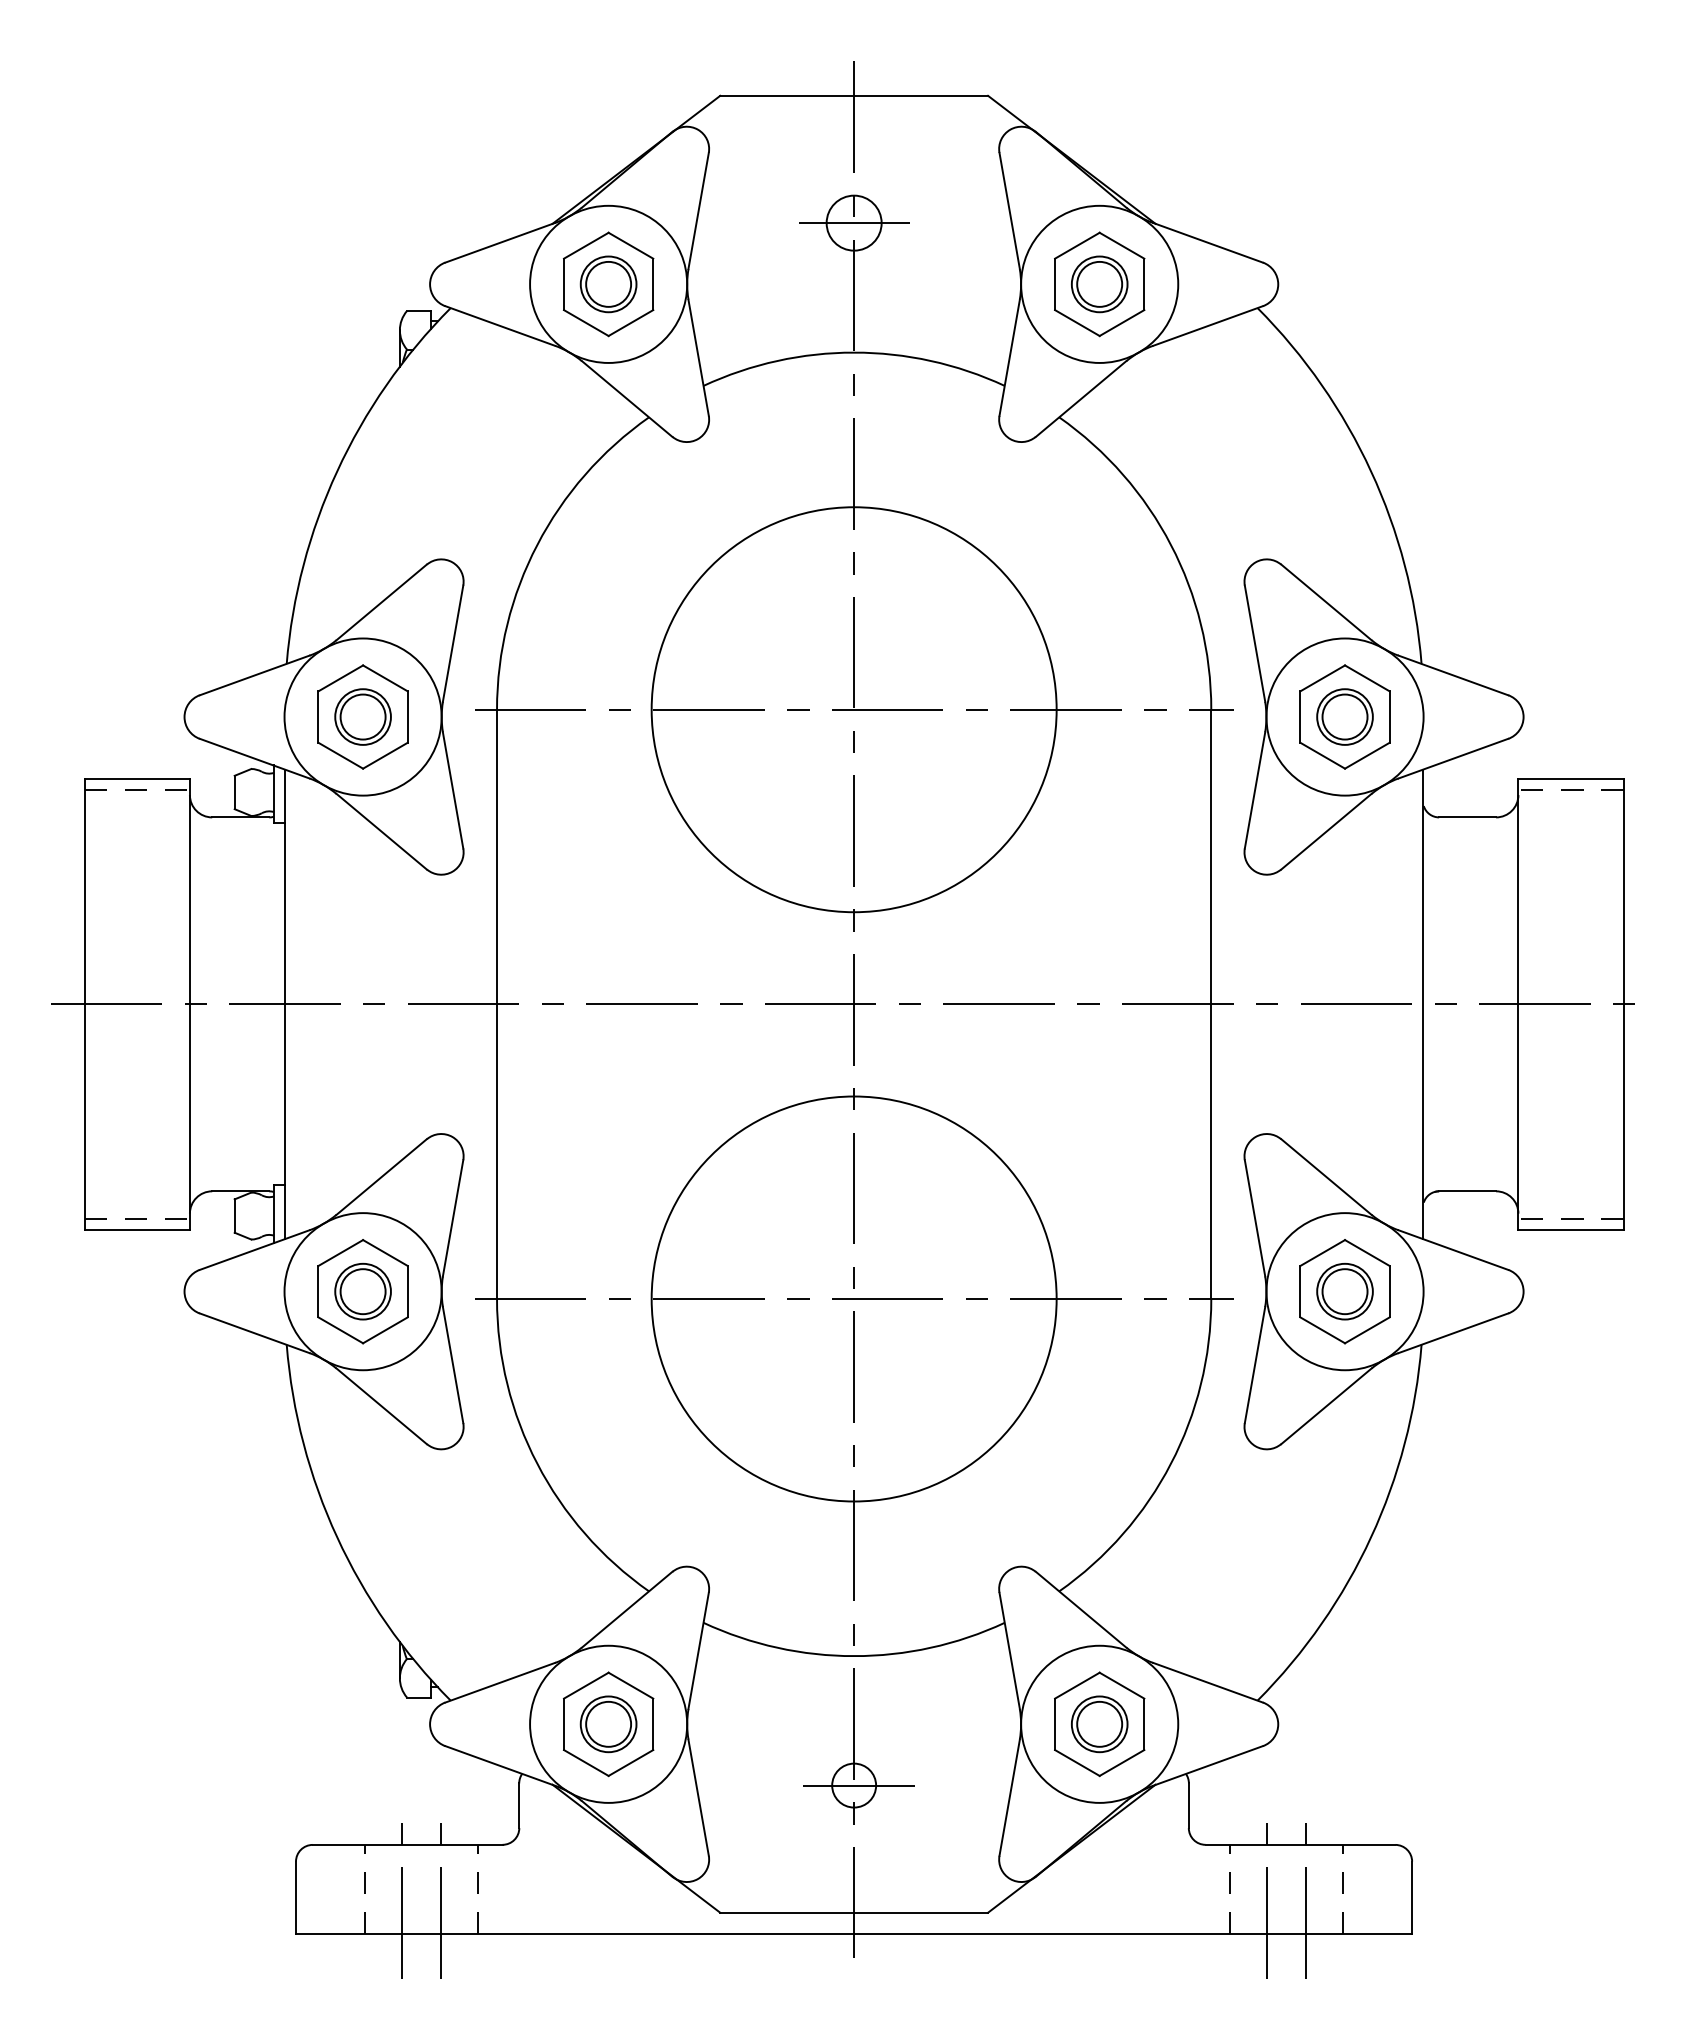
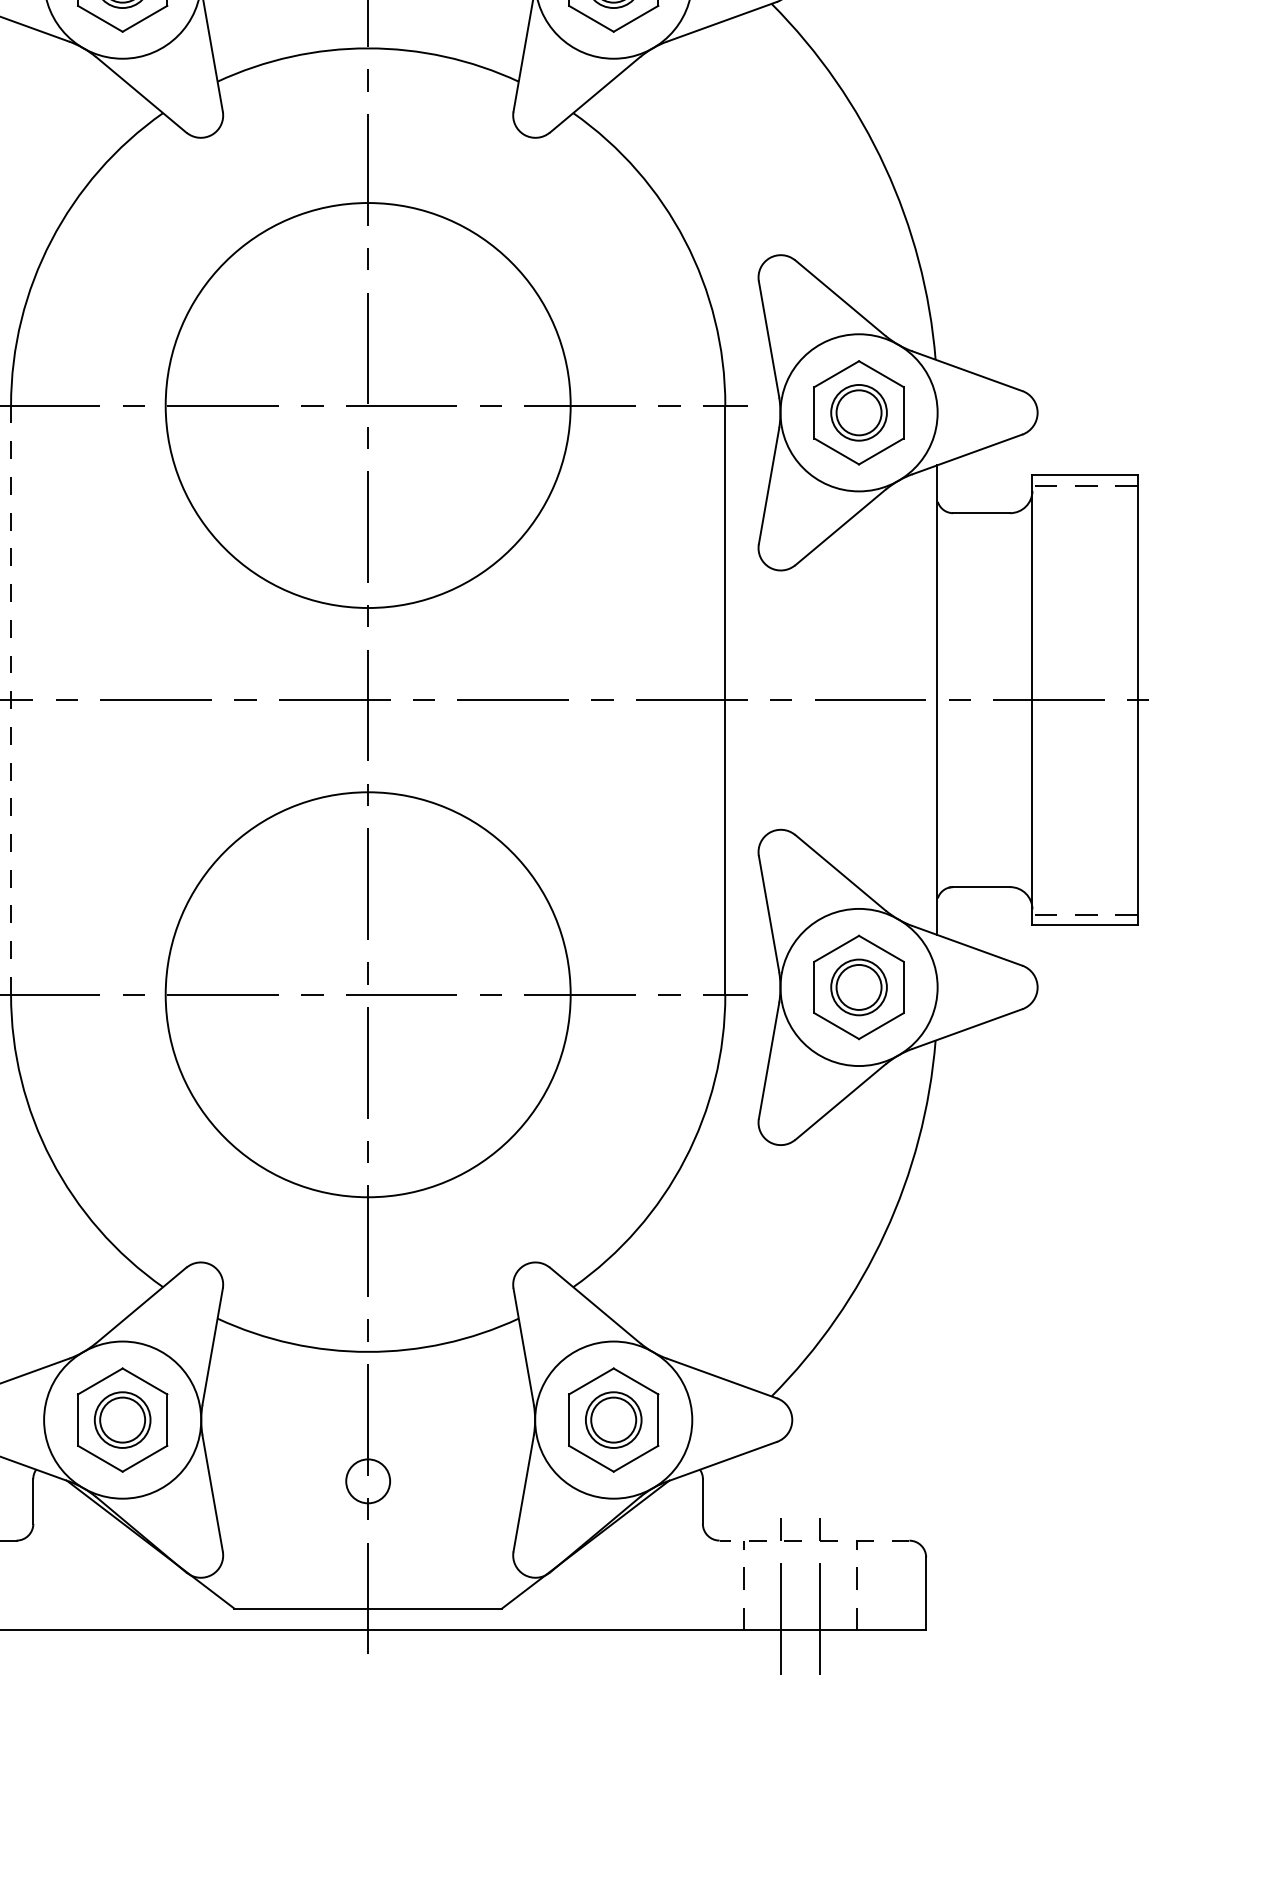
line: (497, 1004) -> (11, 700), solid -> dashed
line: (854, 1785) -> (368, 1481), removed
line: (1300, 1844) -> (814, 1540), solid -> dashed

